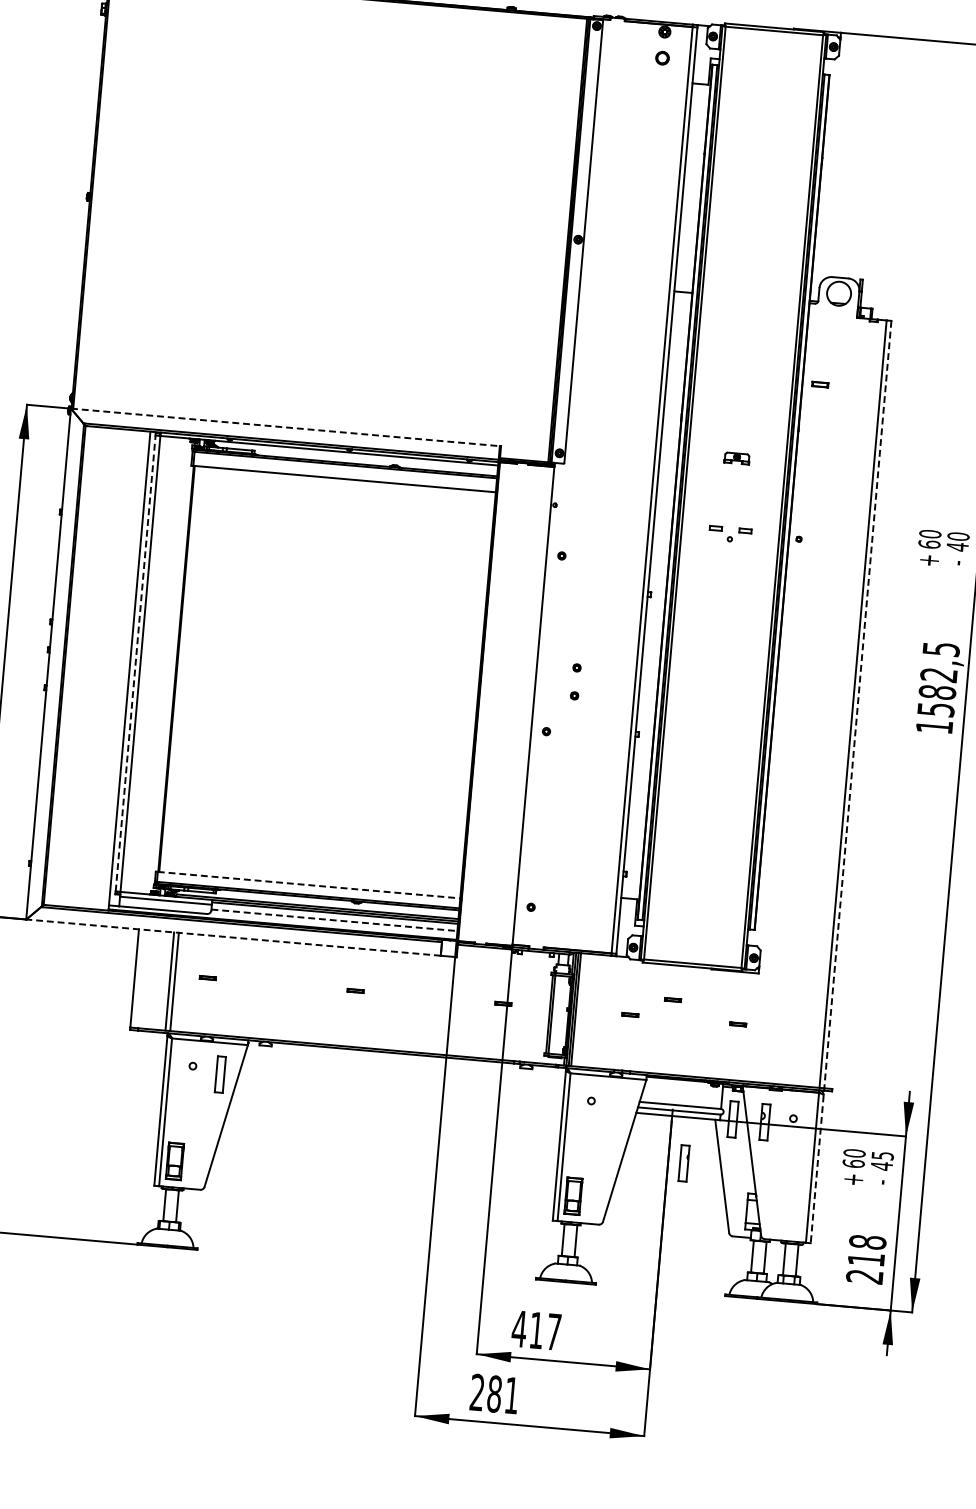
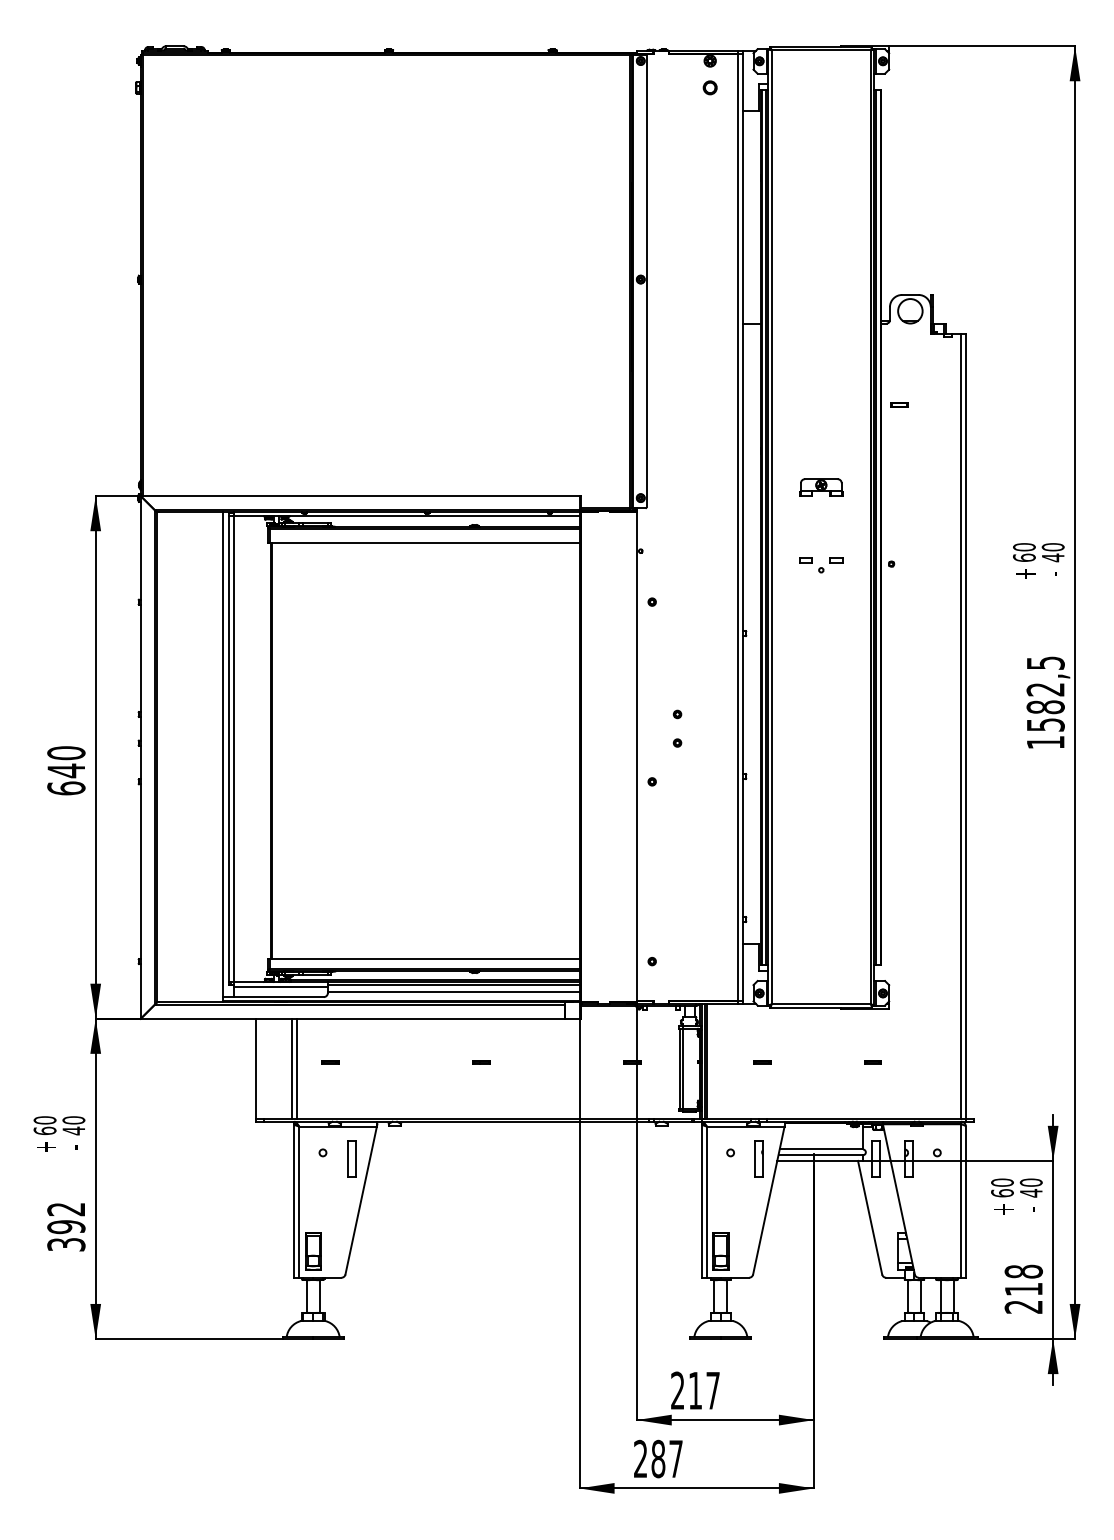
line: (285, 427) -> (360, 496), dashed -> solid
part: (737, 458) -> (821, 487), size x1.67
line: (136, 662) -> (229, 748), dashed -> solid
line: (857, 704) -> (965, 726), dashed -> solid
line: (308, 884) -> (424, 958), dashed -> solid
line: (334, 920) -> (453, 992), dashed -> solid
line: (233, 937) -> (352, 1018), dashed -> solid
part: (672, 1000) -> (804, 1043), removed
text: (881, 1155) -> (1030, 1182), 45 -> 40
part: (683, 1162) -> (758, 1158), moved
line: (816, 1169) -> (965, 1202), dashed -> solid
text: (519, 1328) -> (677, 1390), 417 -> 217
text: (511, 1395) -> (675, 1458), 281 -> 287

